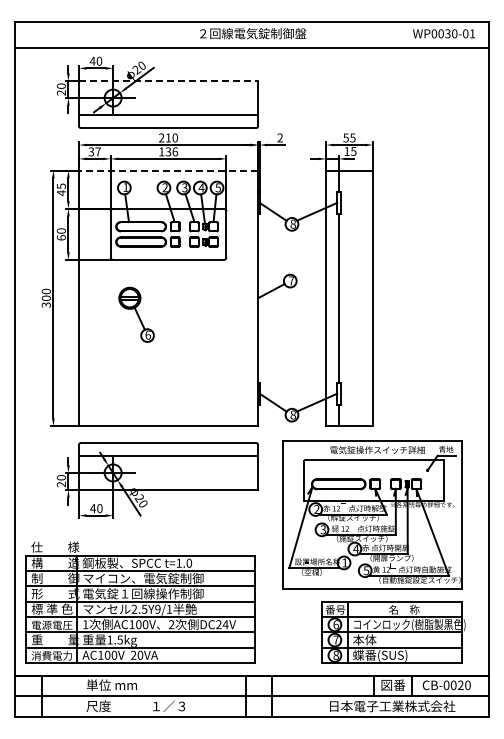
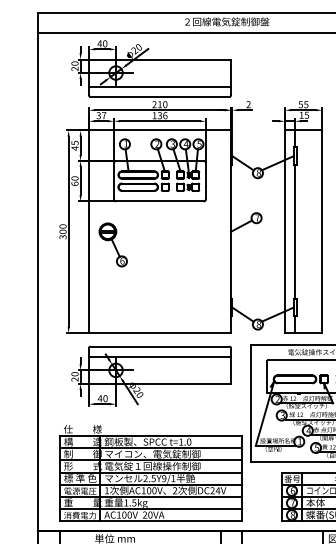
line: (169, 81) -> (160, 59), dashed -> solid
line: (168, 170) -> (159, 130), dashed -> solid
part: (136, 314) -> (113, 244), moved
part: (140, 602) -> (150, 473), moved

